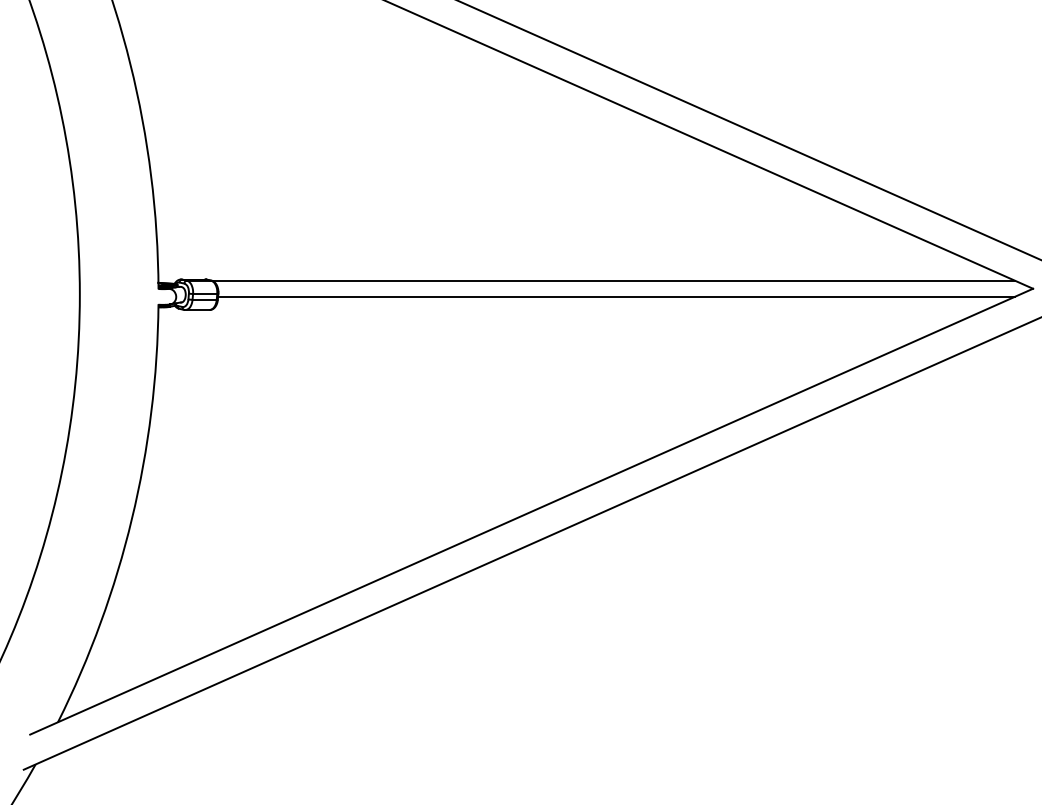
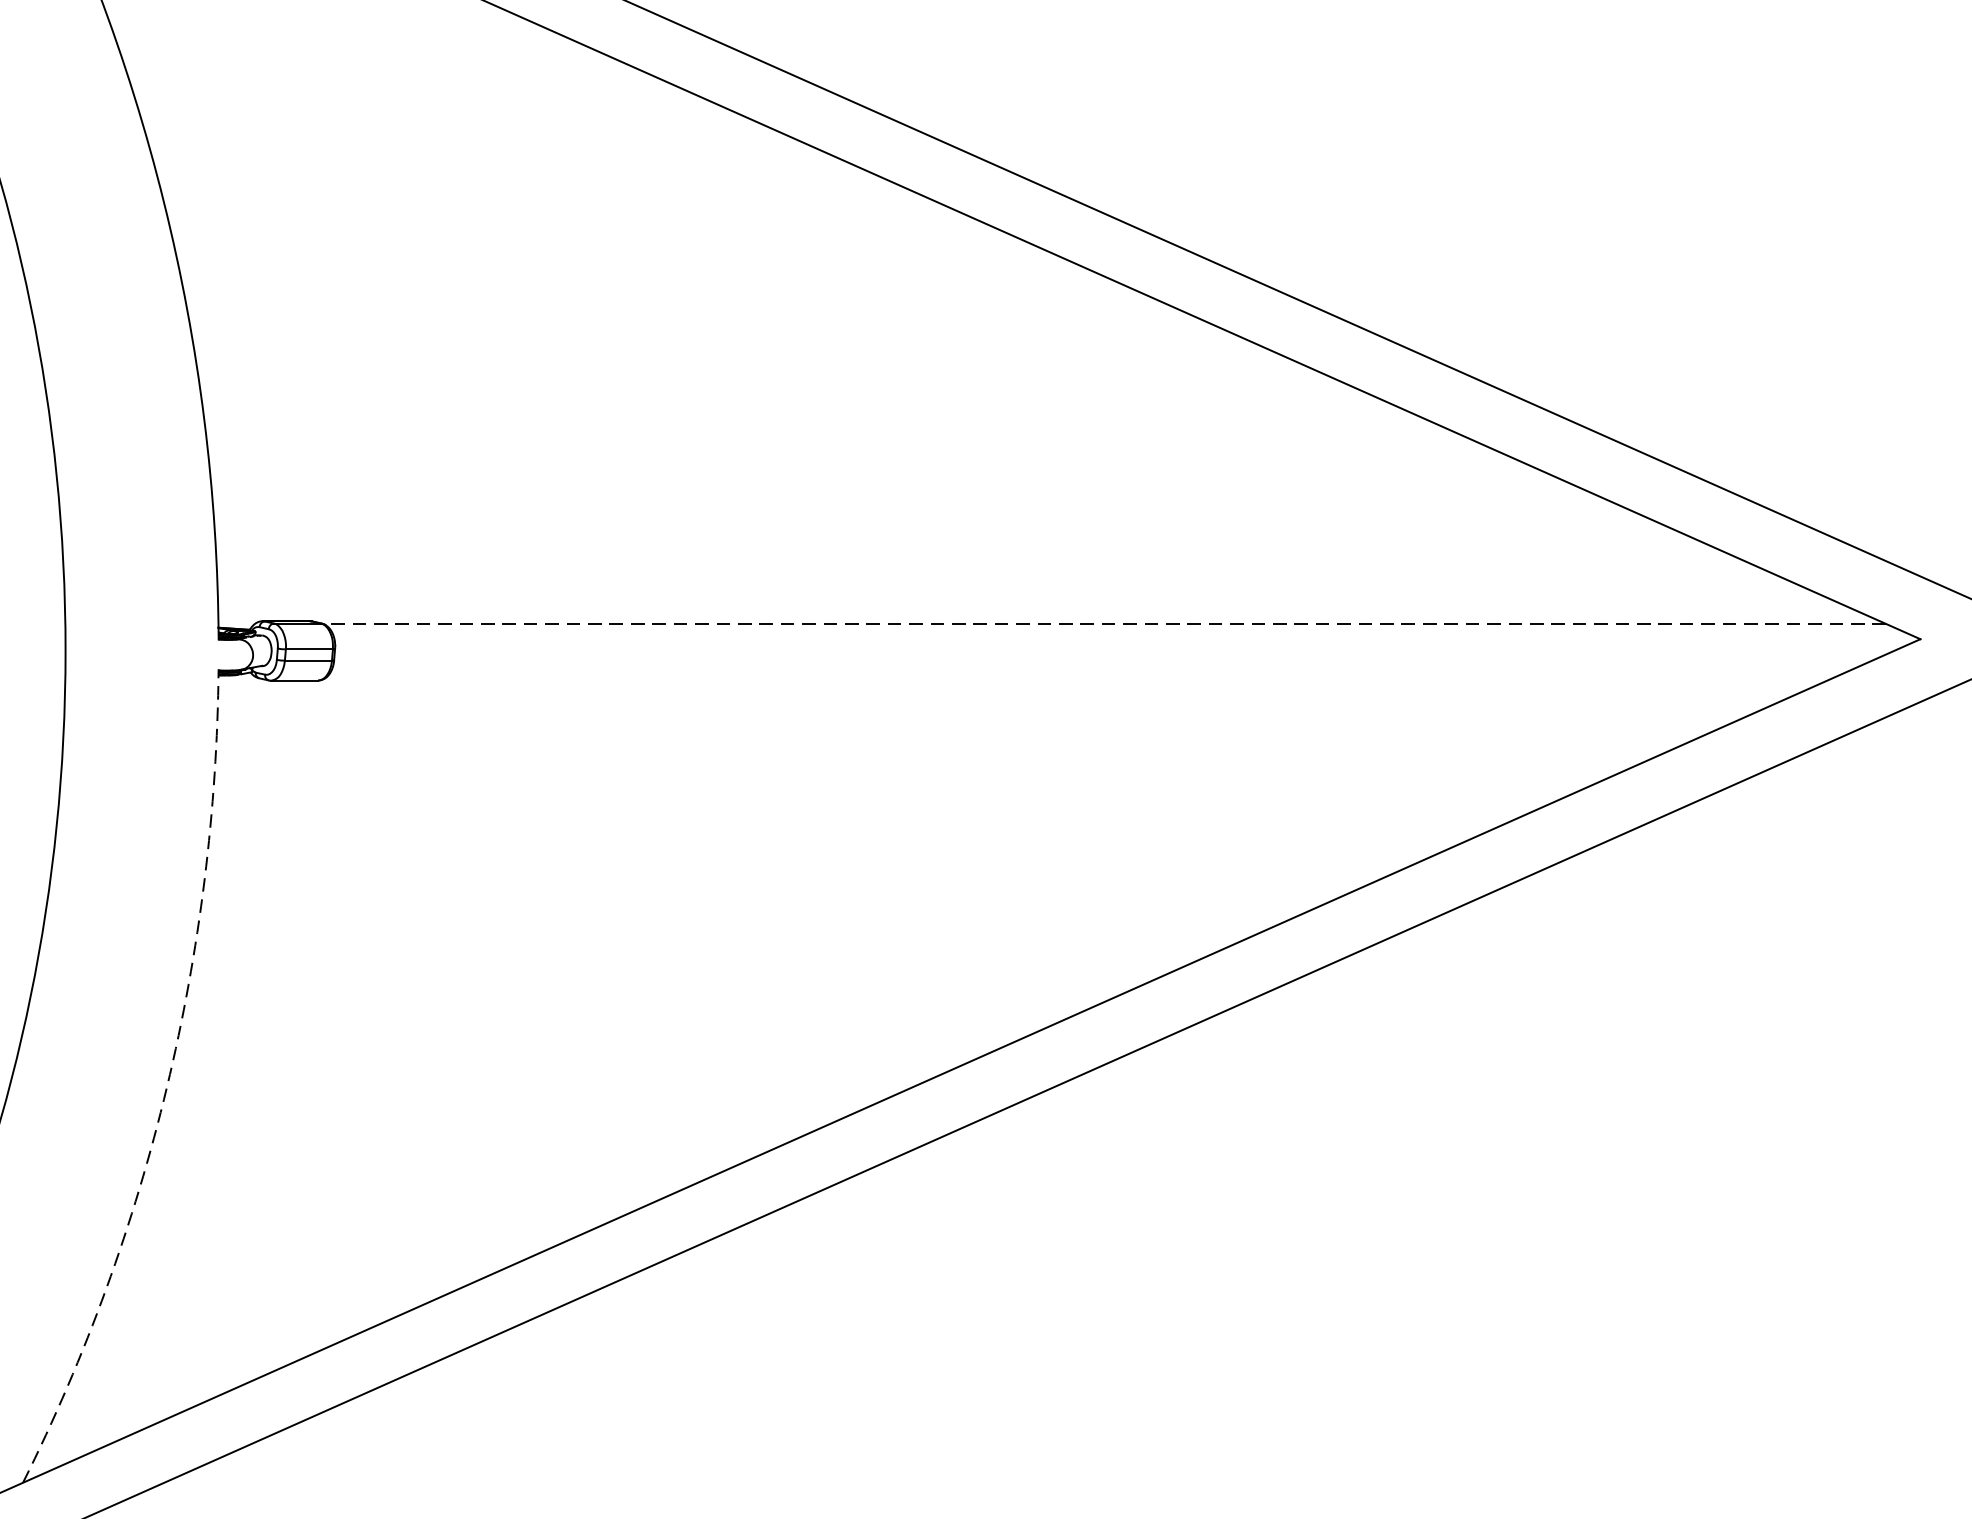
line: (613, 280) -> (1103, 623), solid -> dashed
line: (616, 296) -> (1109, 654), removed
arc: (131, 518) -> (166, 1086), solid -> dashed

